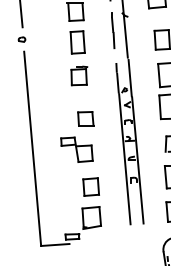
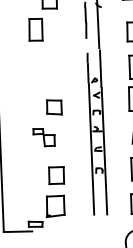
part: (77, 42) -> (35, 29), moved
part: (79, 75) -> (50, 63), removed
part: (76, 149) -> (43, 137), size x0.7

